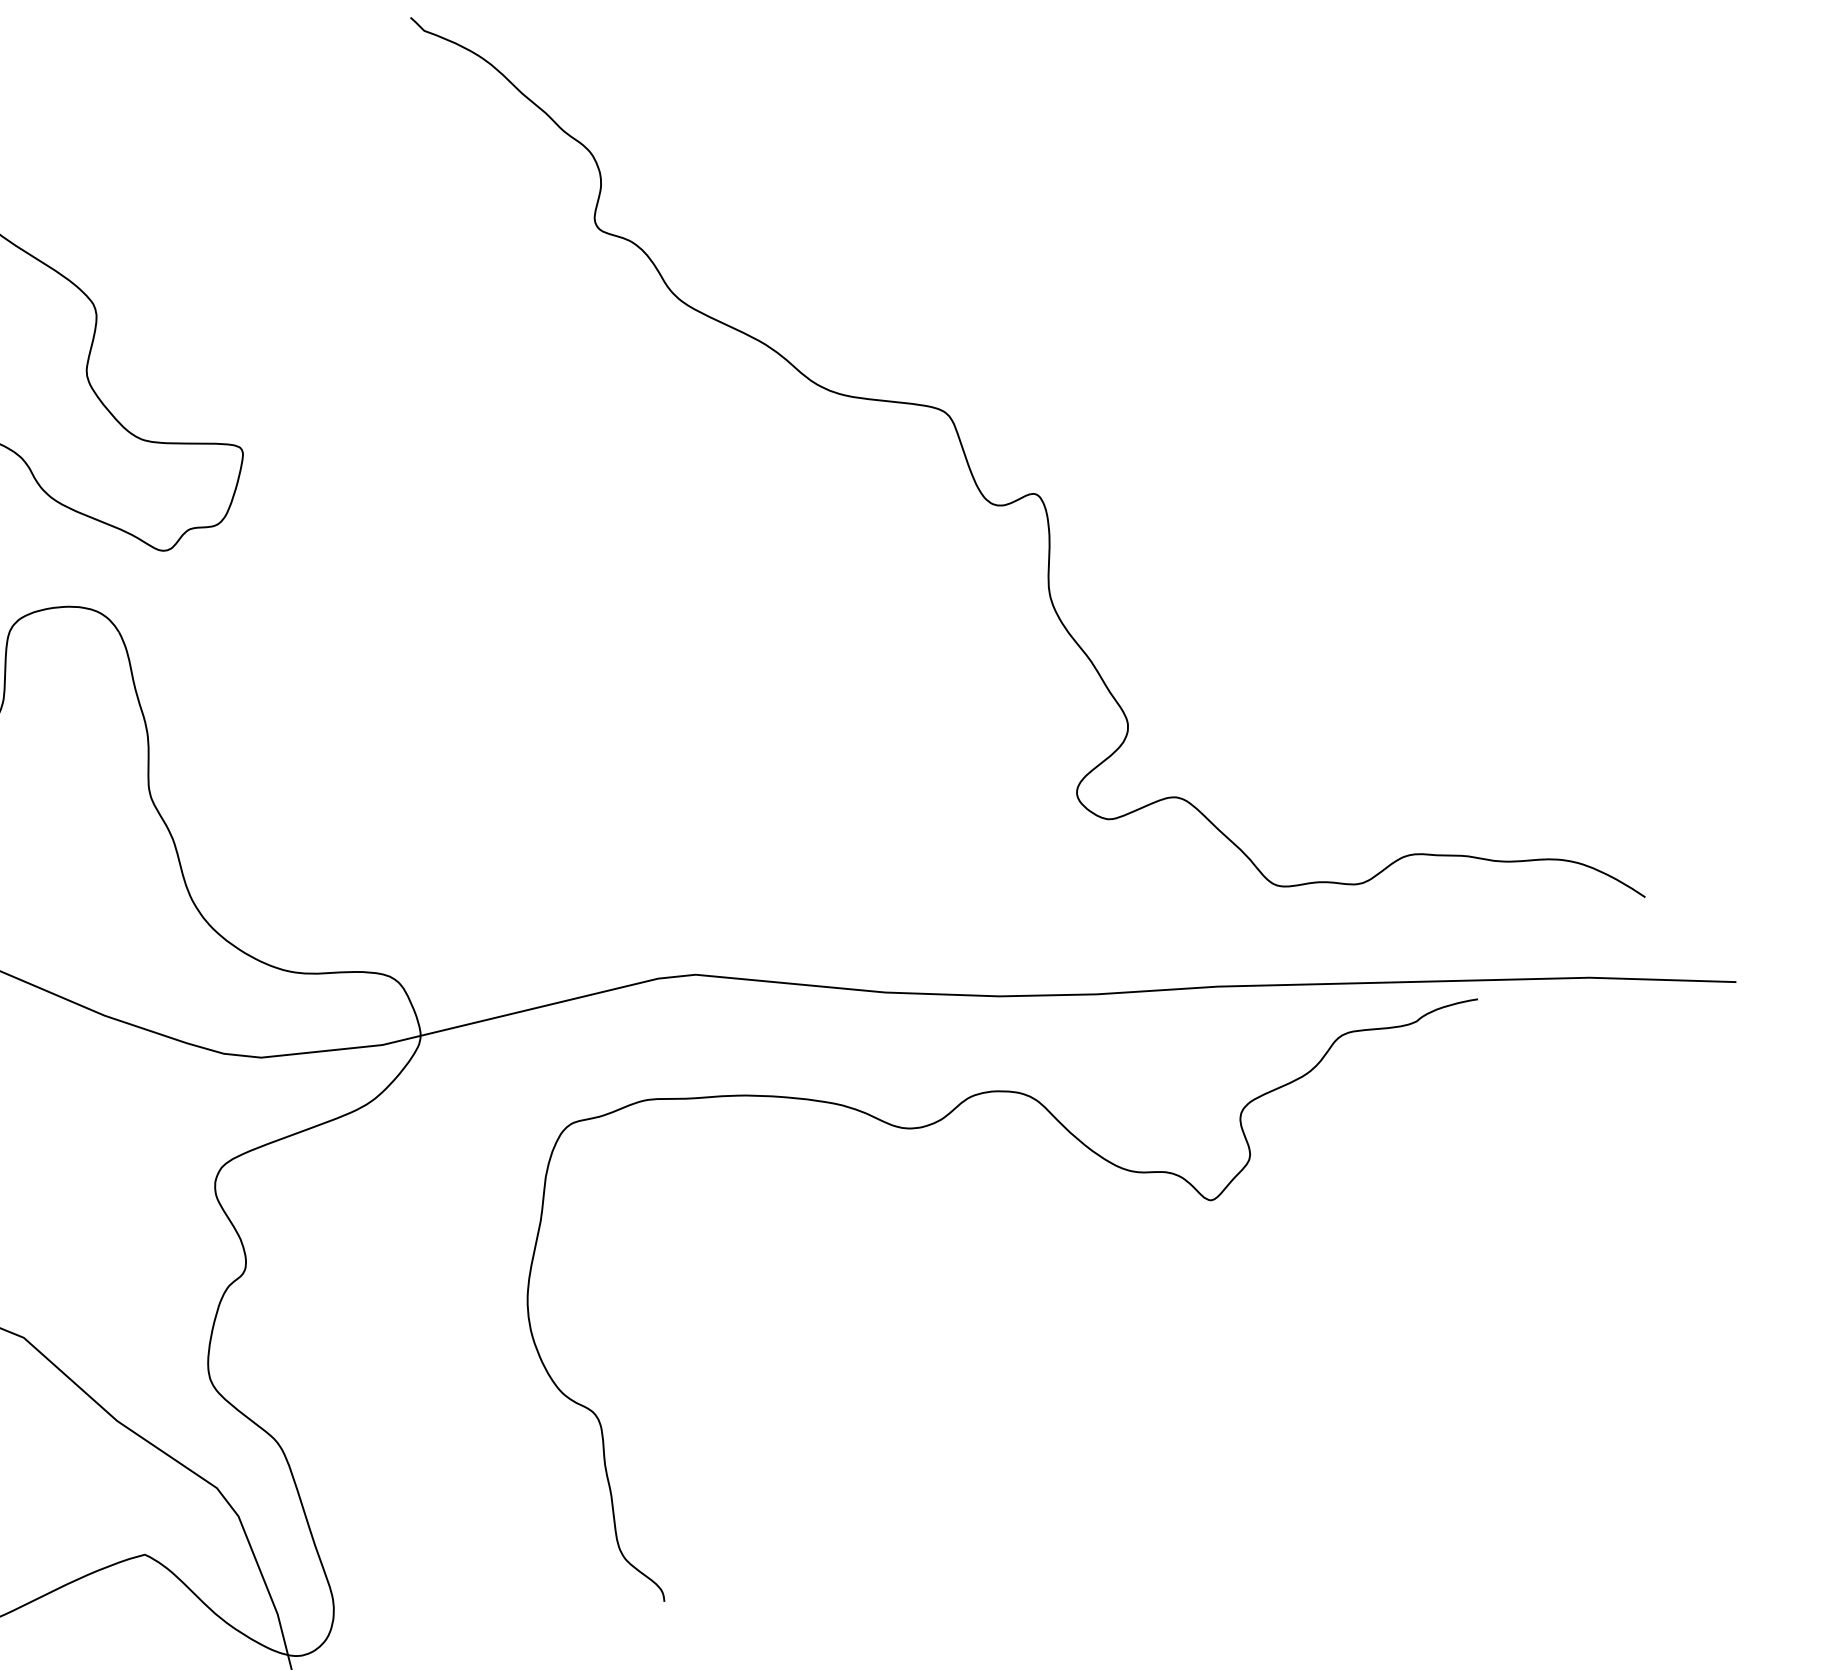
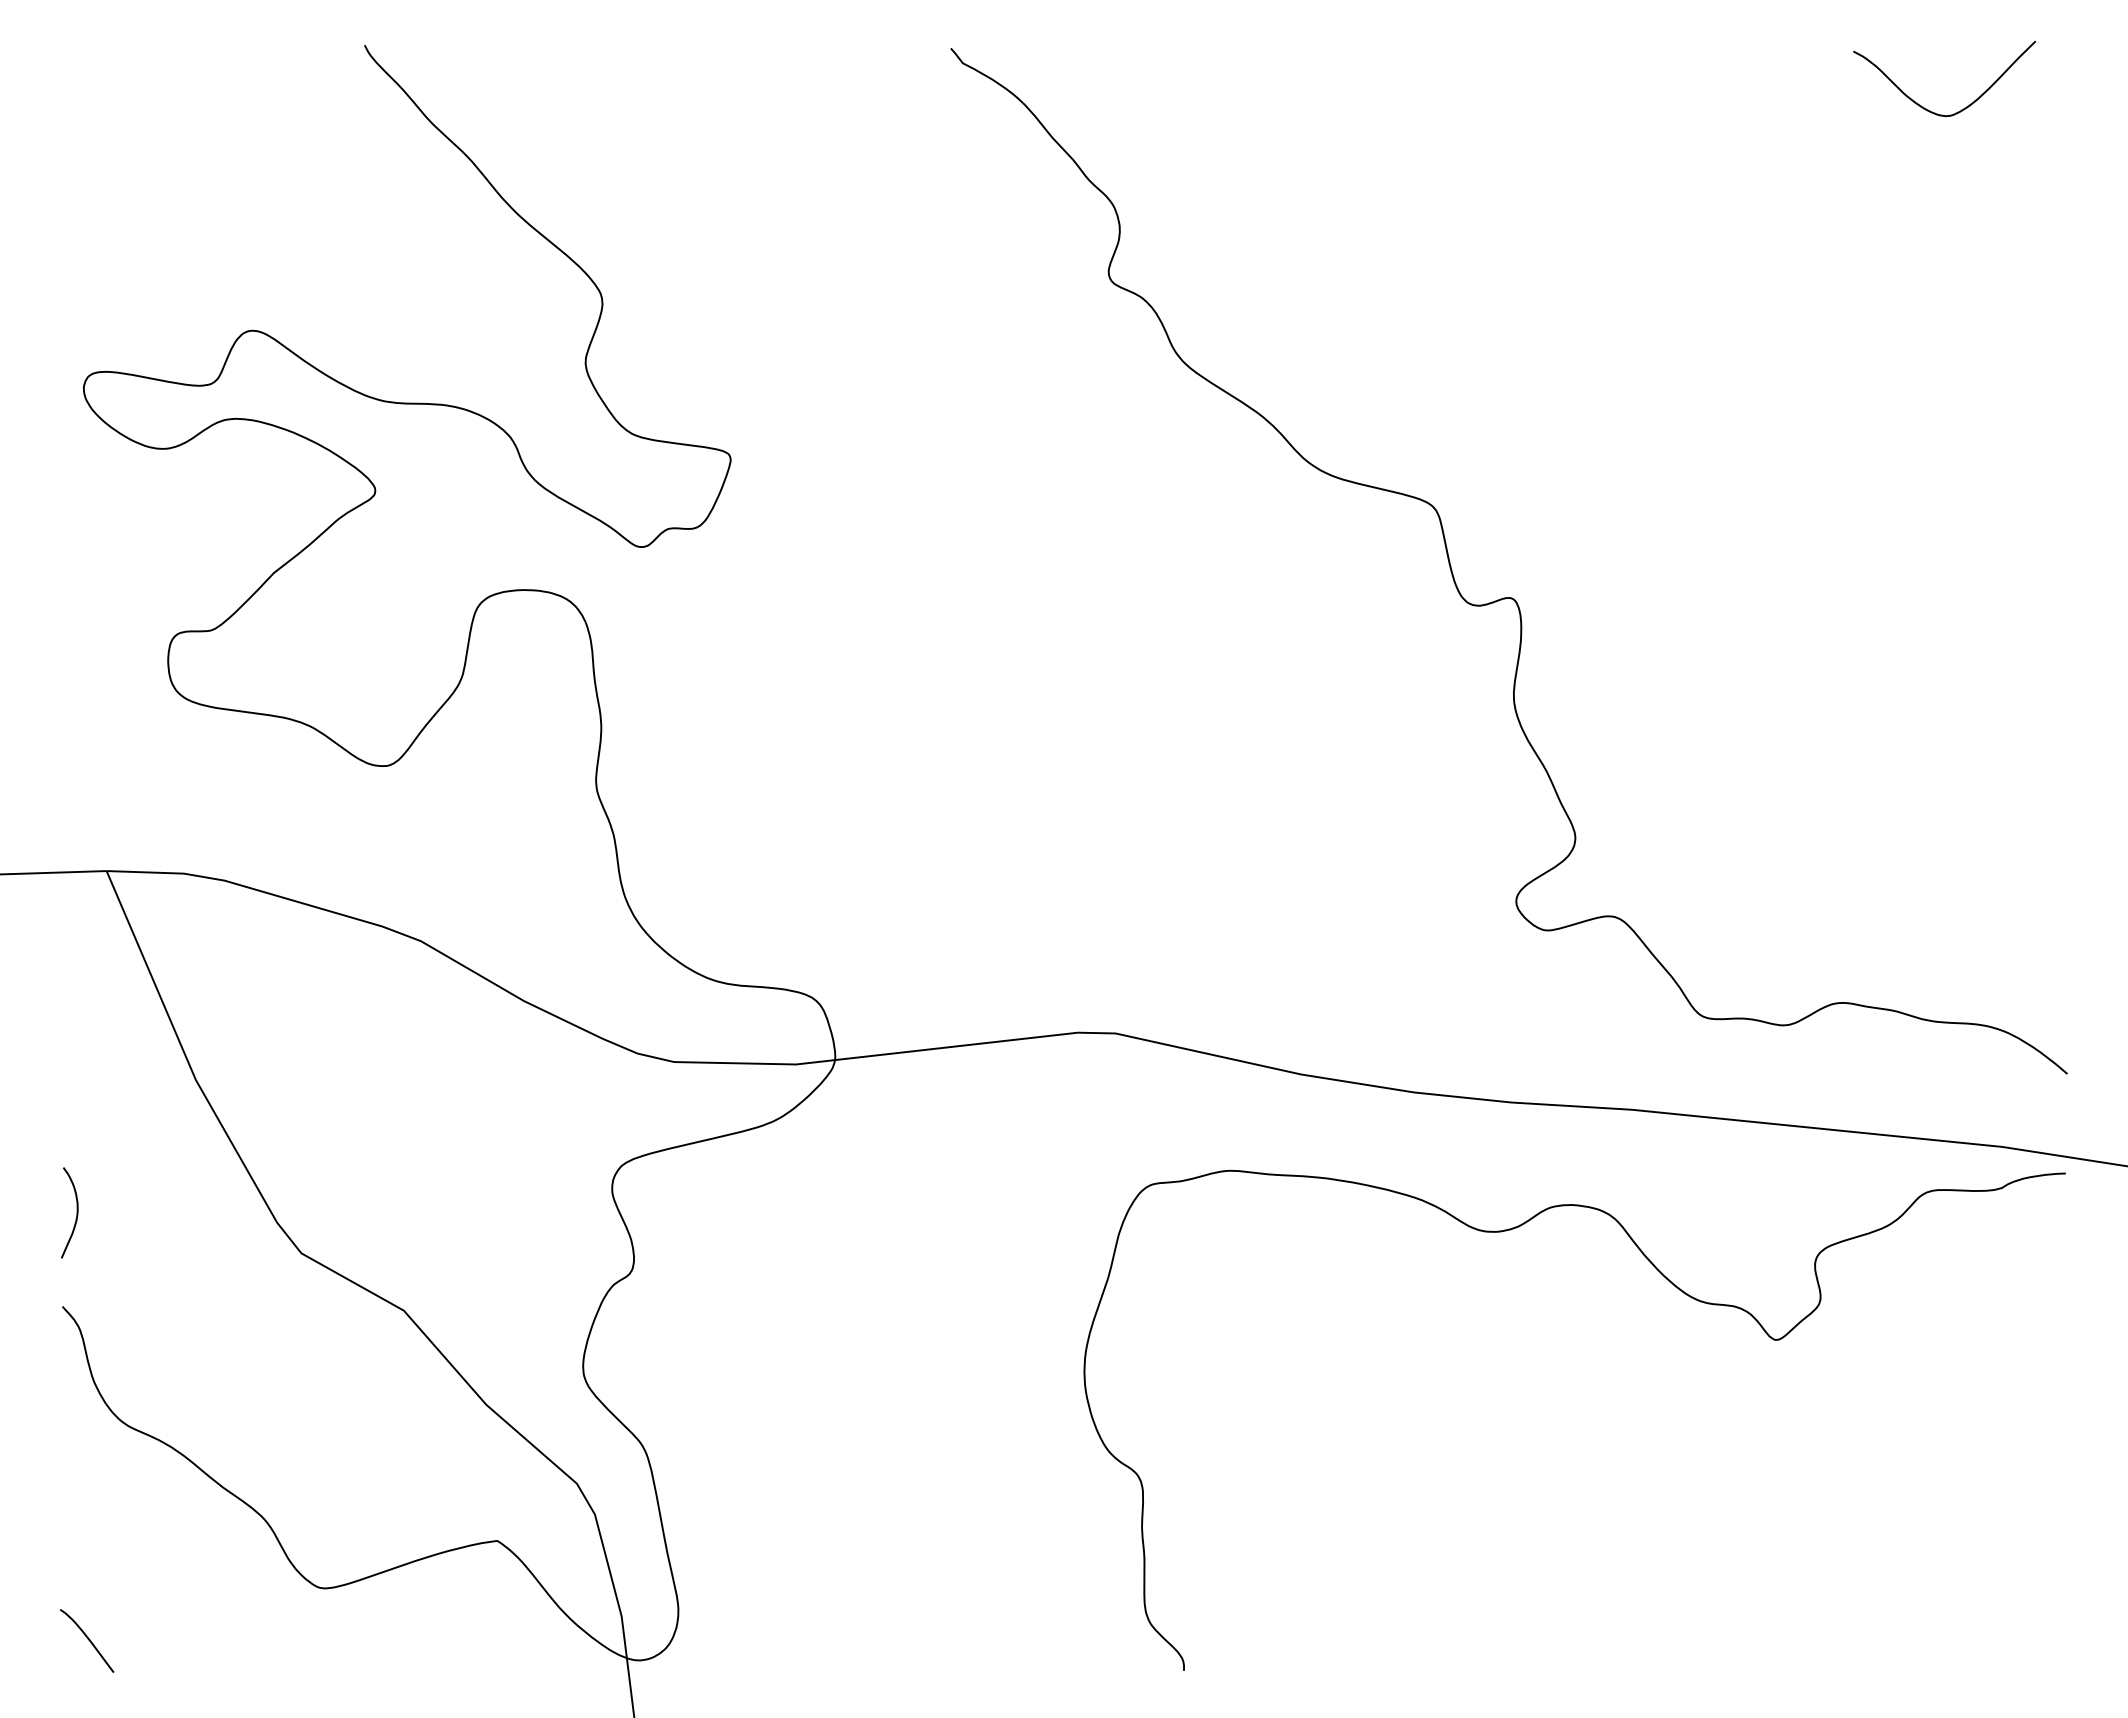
curve: (1104, 1160) -> (1675, 1287), moved

